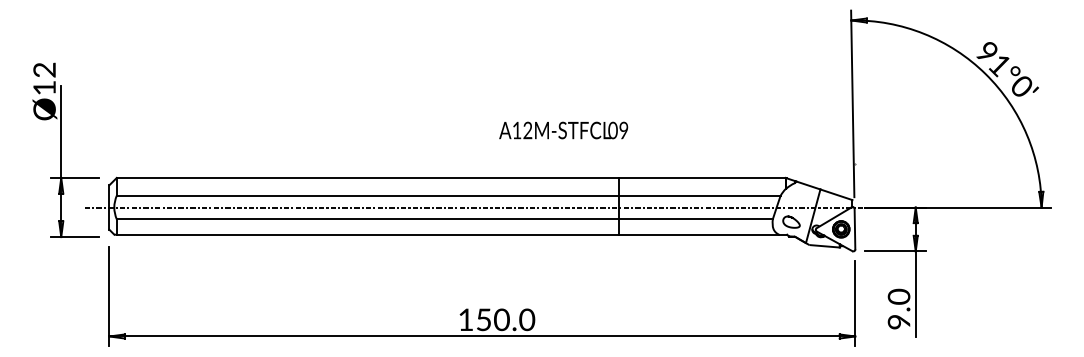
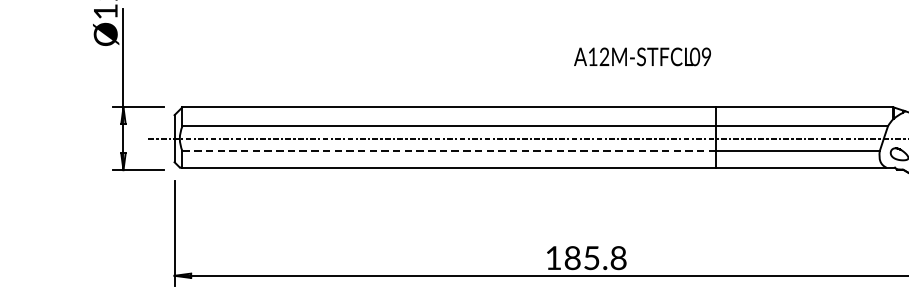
text: (563, 130) -> (642, 56), moved
line: (367, 219) -> (448, 151), solid -> dashed
text: (505, 319) -> (595, 257), 150.0 -> 185.8

